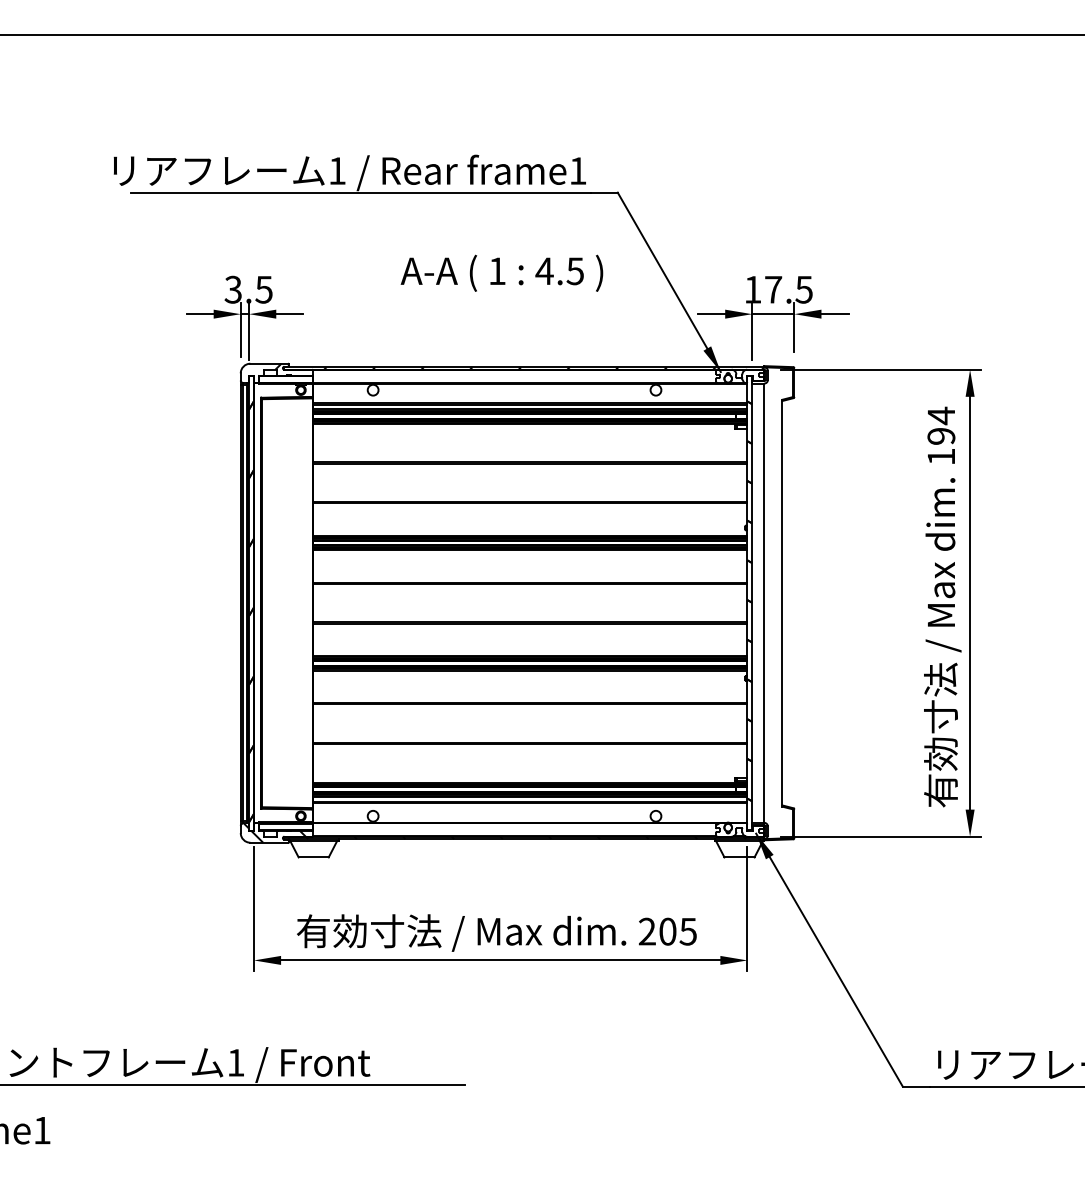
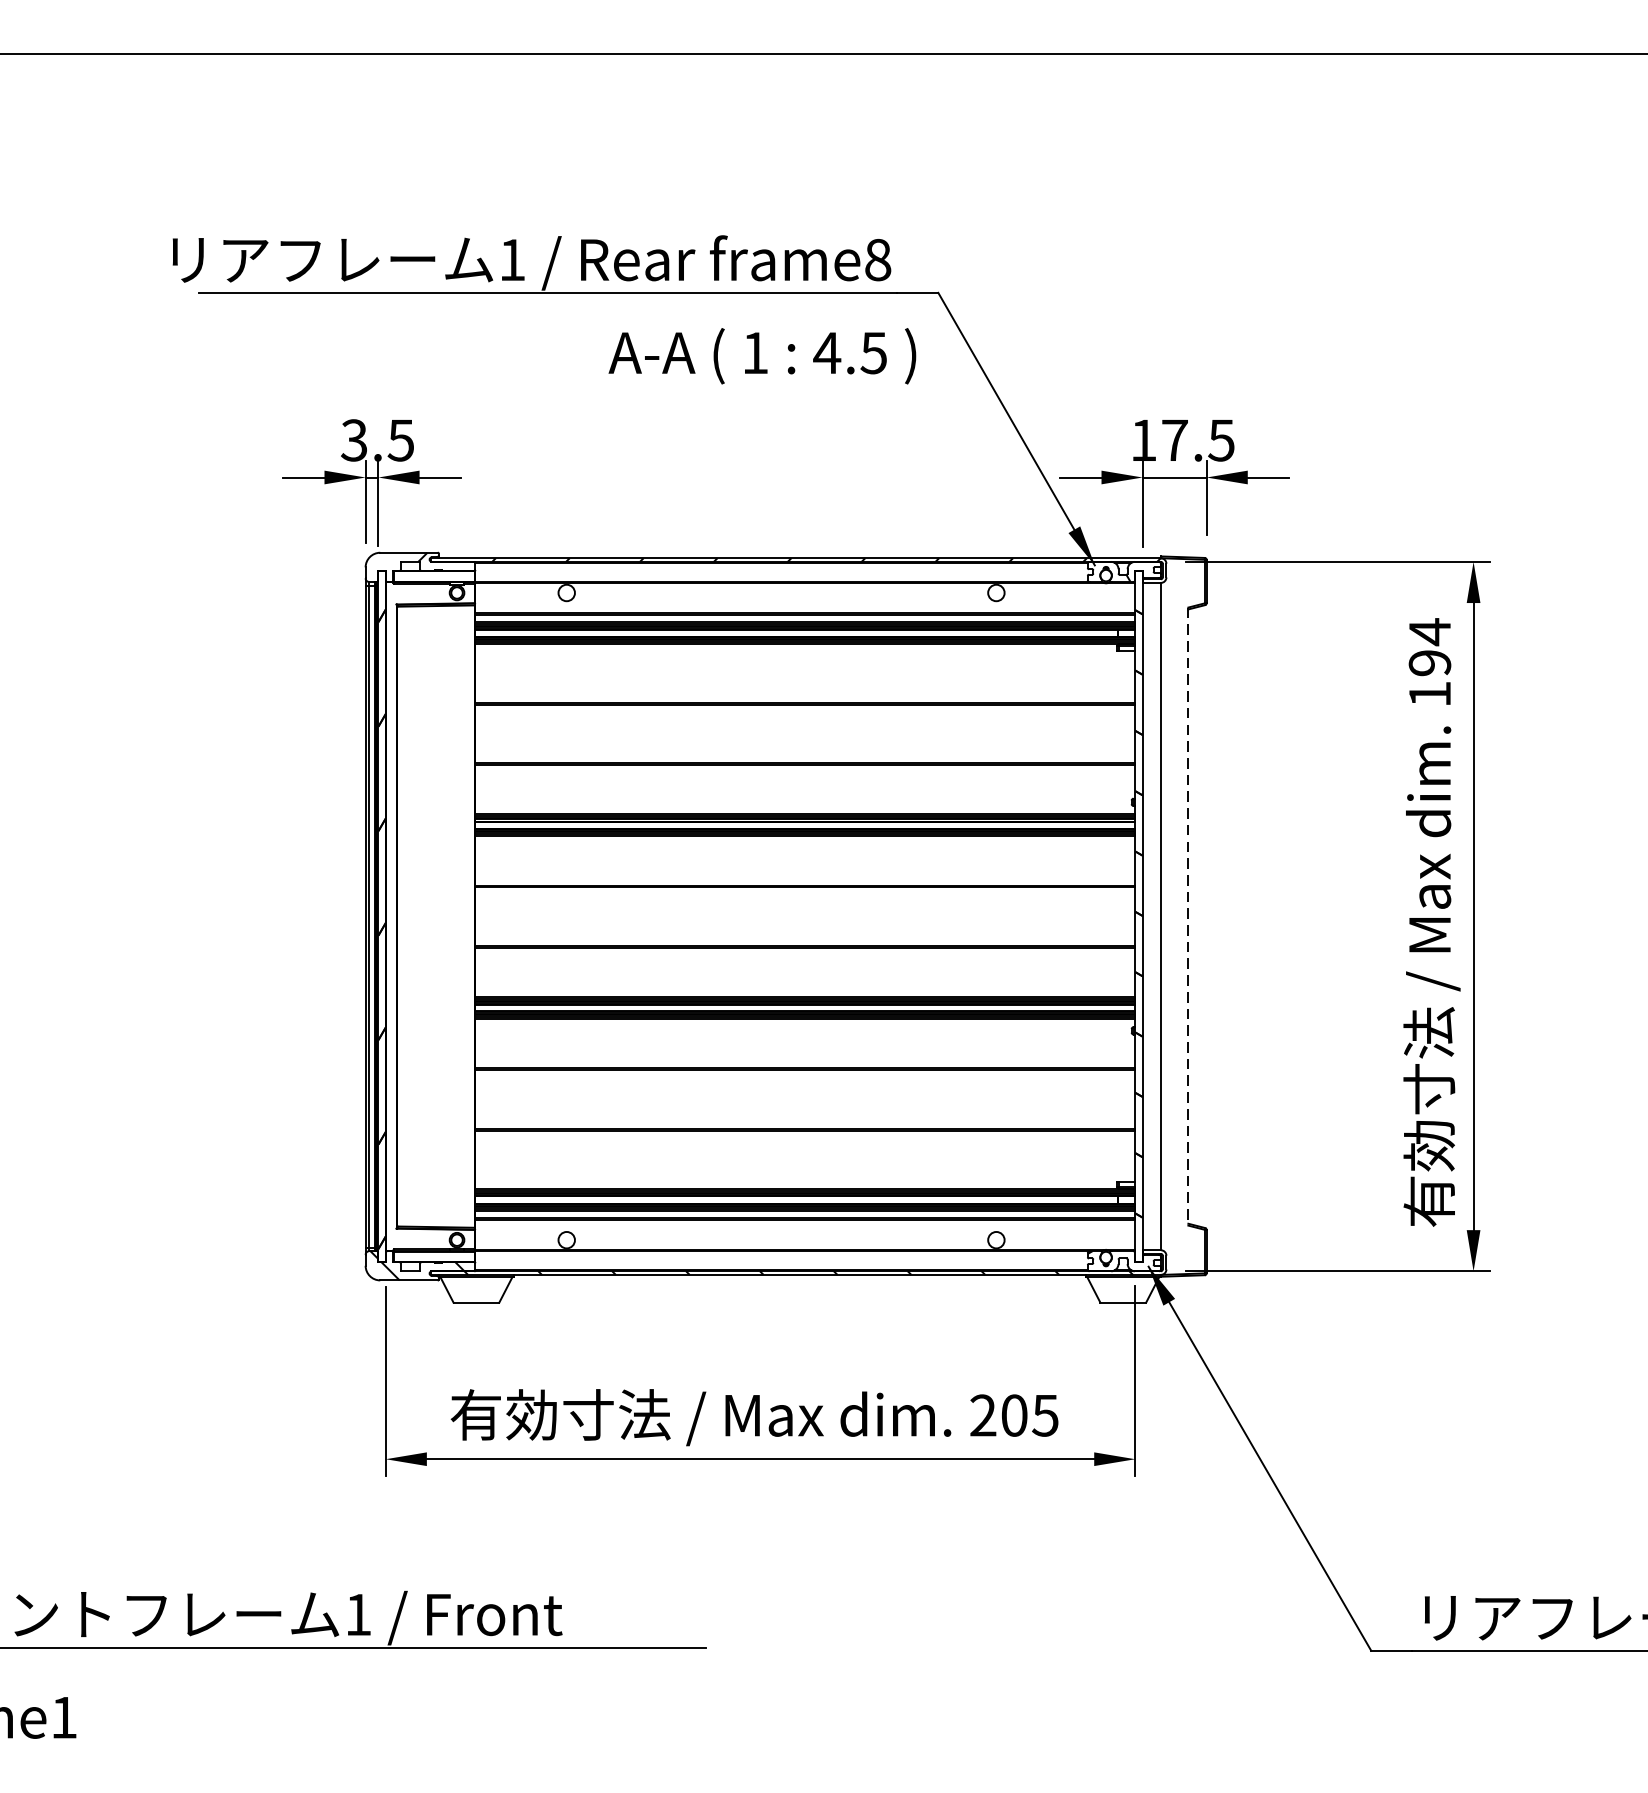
text: (577, 170) -> (877, 259), frame1 -> frame8
text: (501, 272) -> (761, 354), moved
line: (782, 603) -> (1188, 917), solid -> dashed

